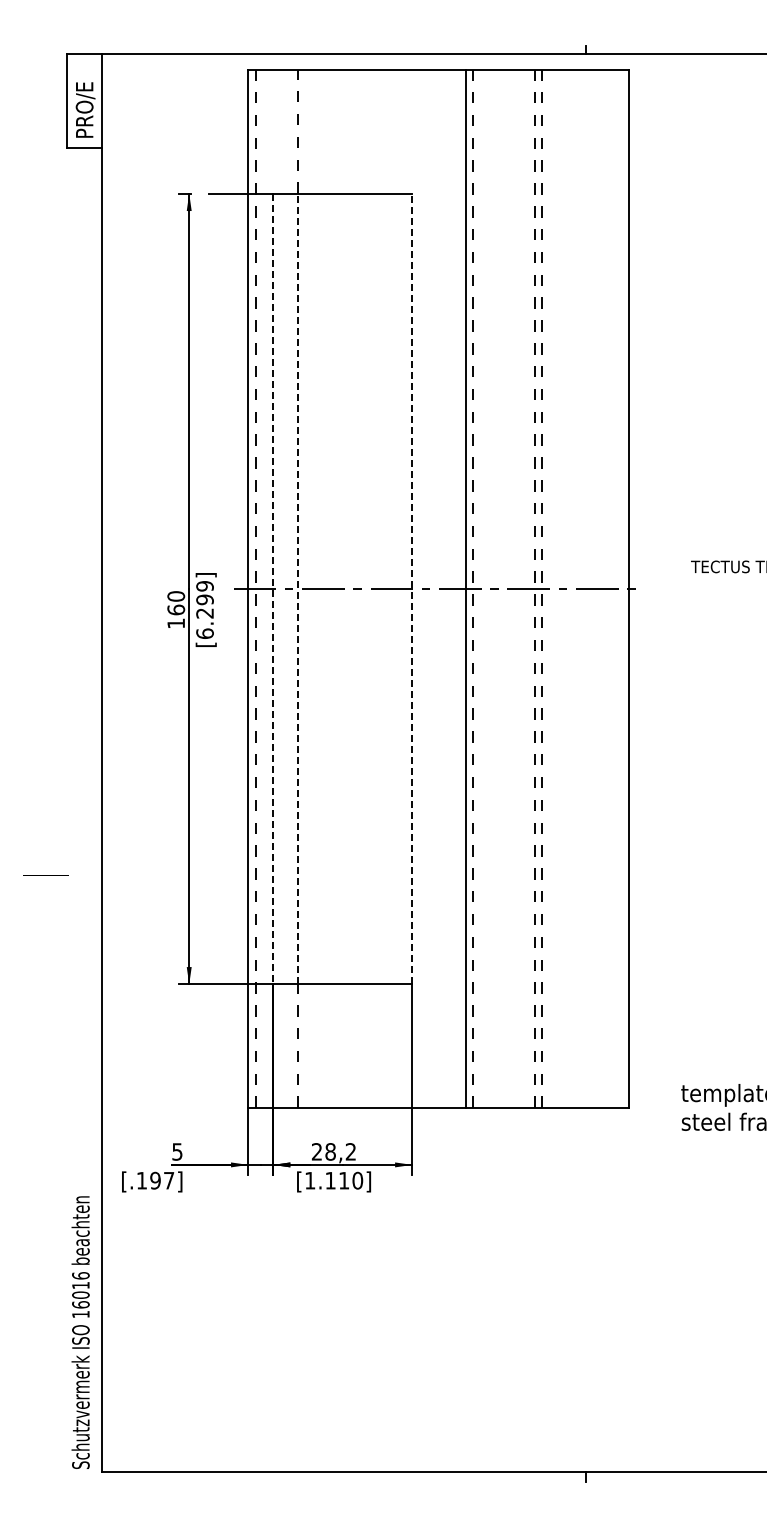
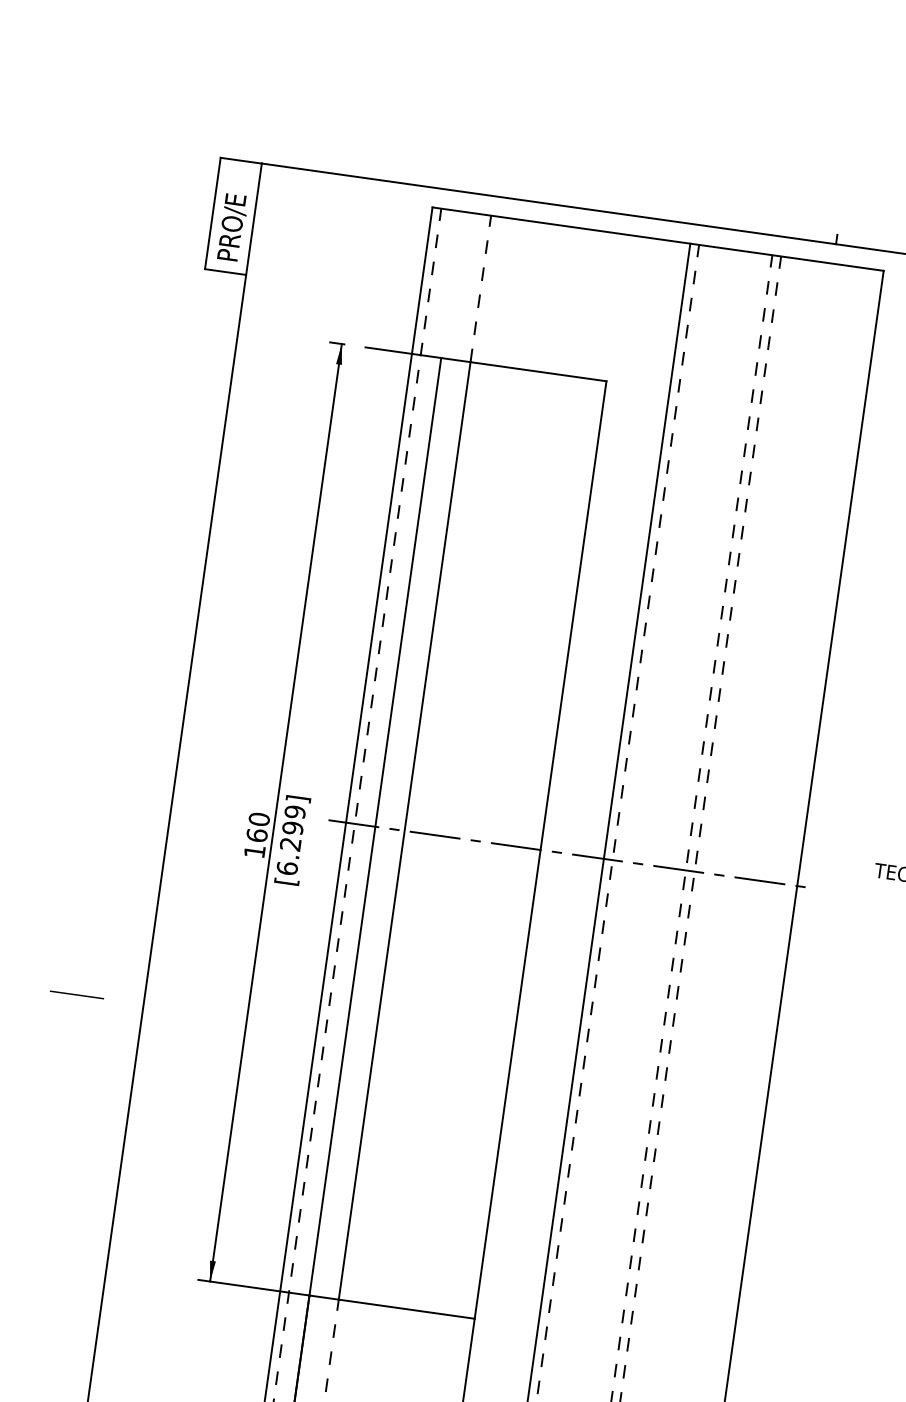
line: (297, 588) -> (404, 830), dashed -> solid
line: (412, 588) -> (540, 849), dashed -> solid
line: (273, 589) -> (375, 827), dashed -> solid
line: (45, 875) -> (76, 994), moved

